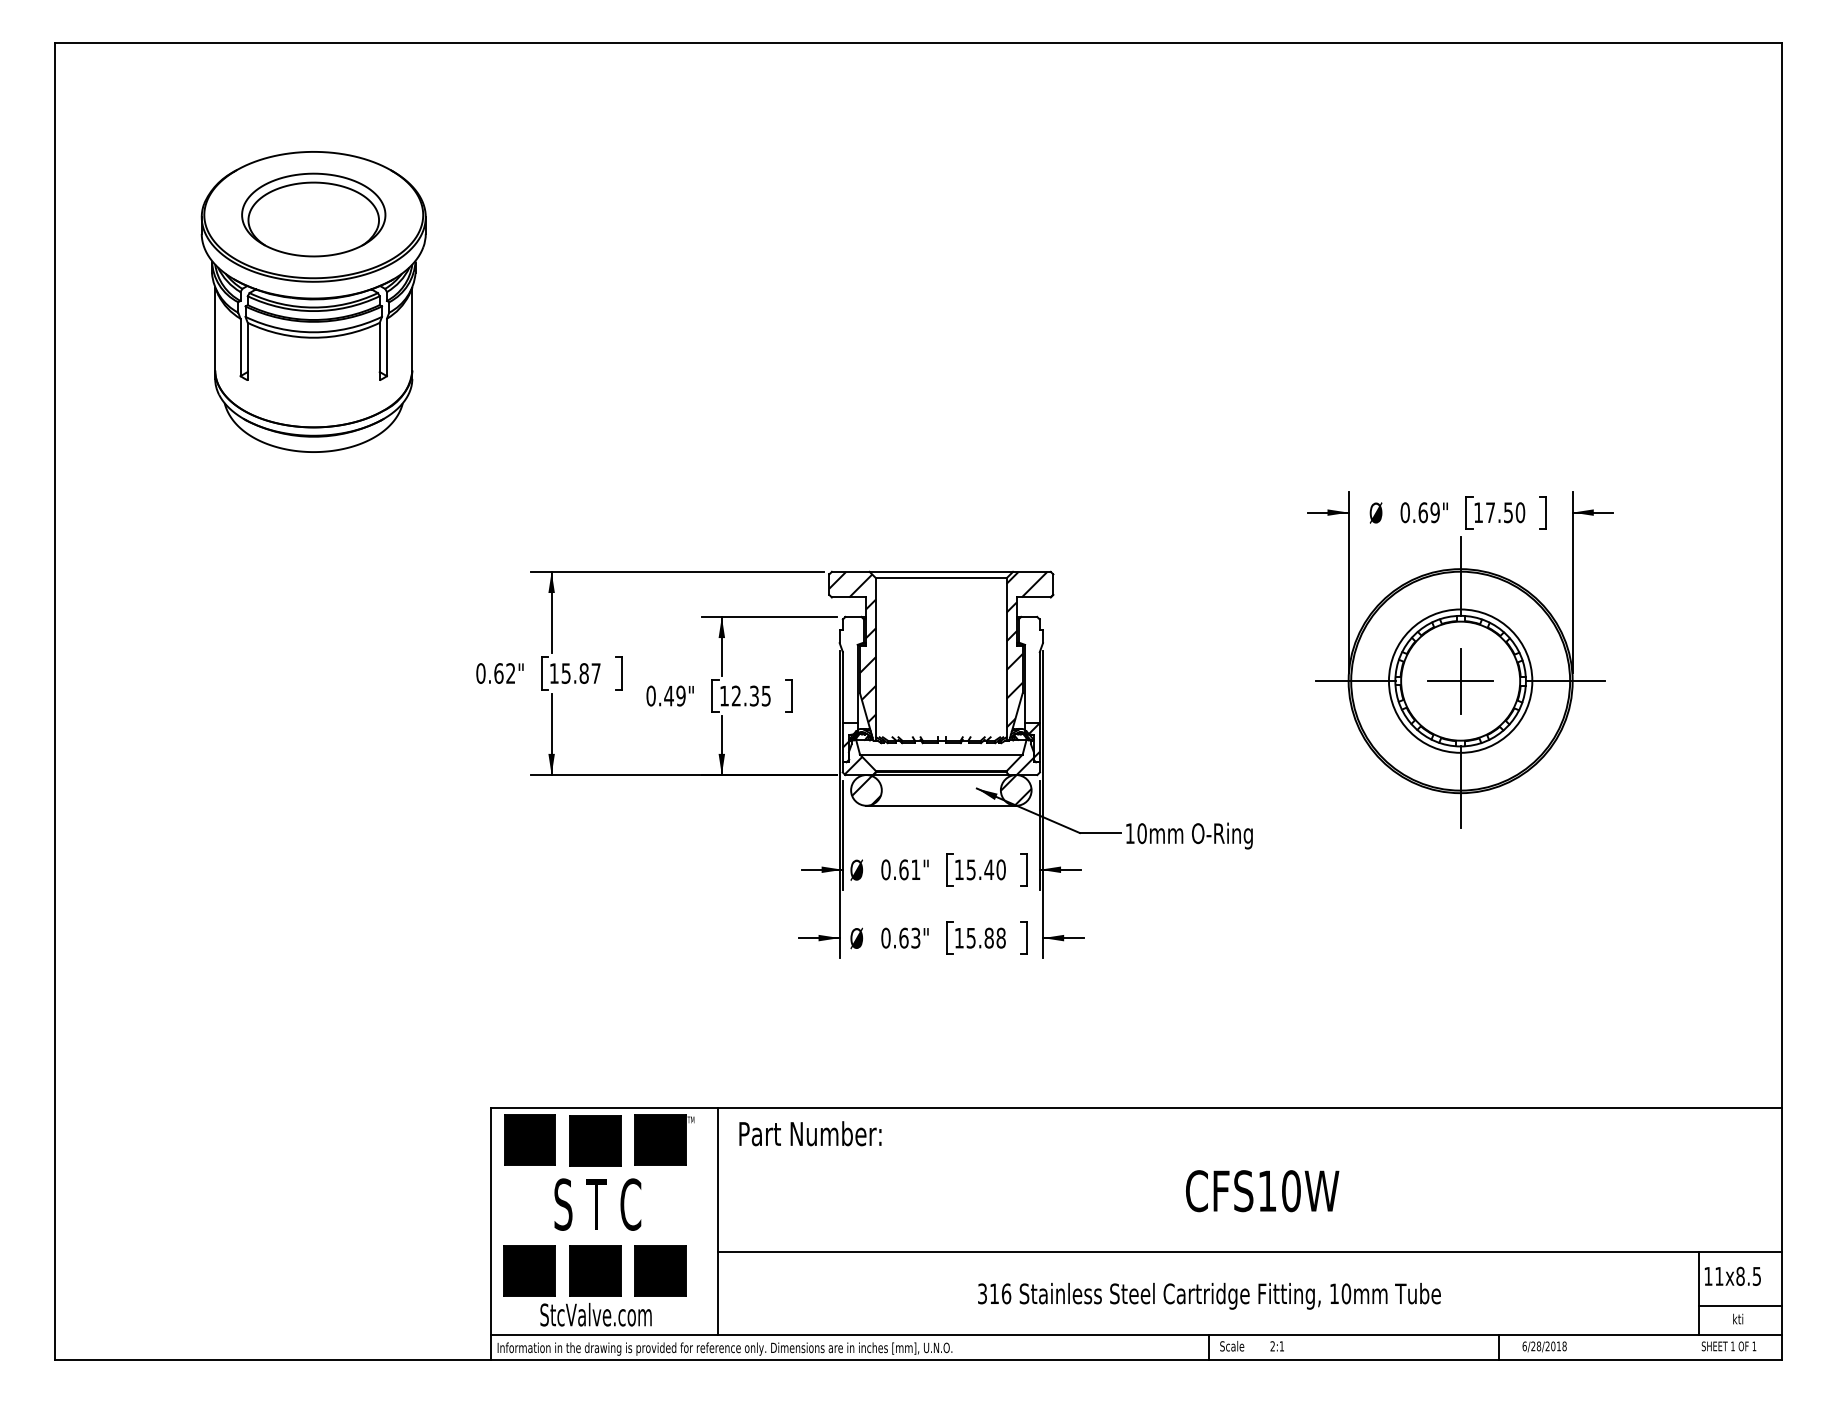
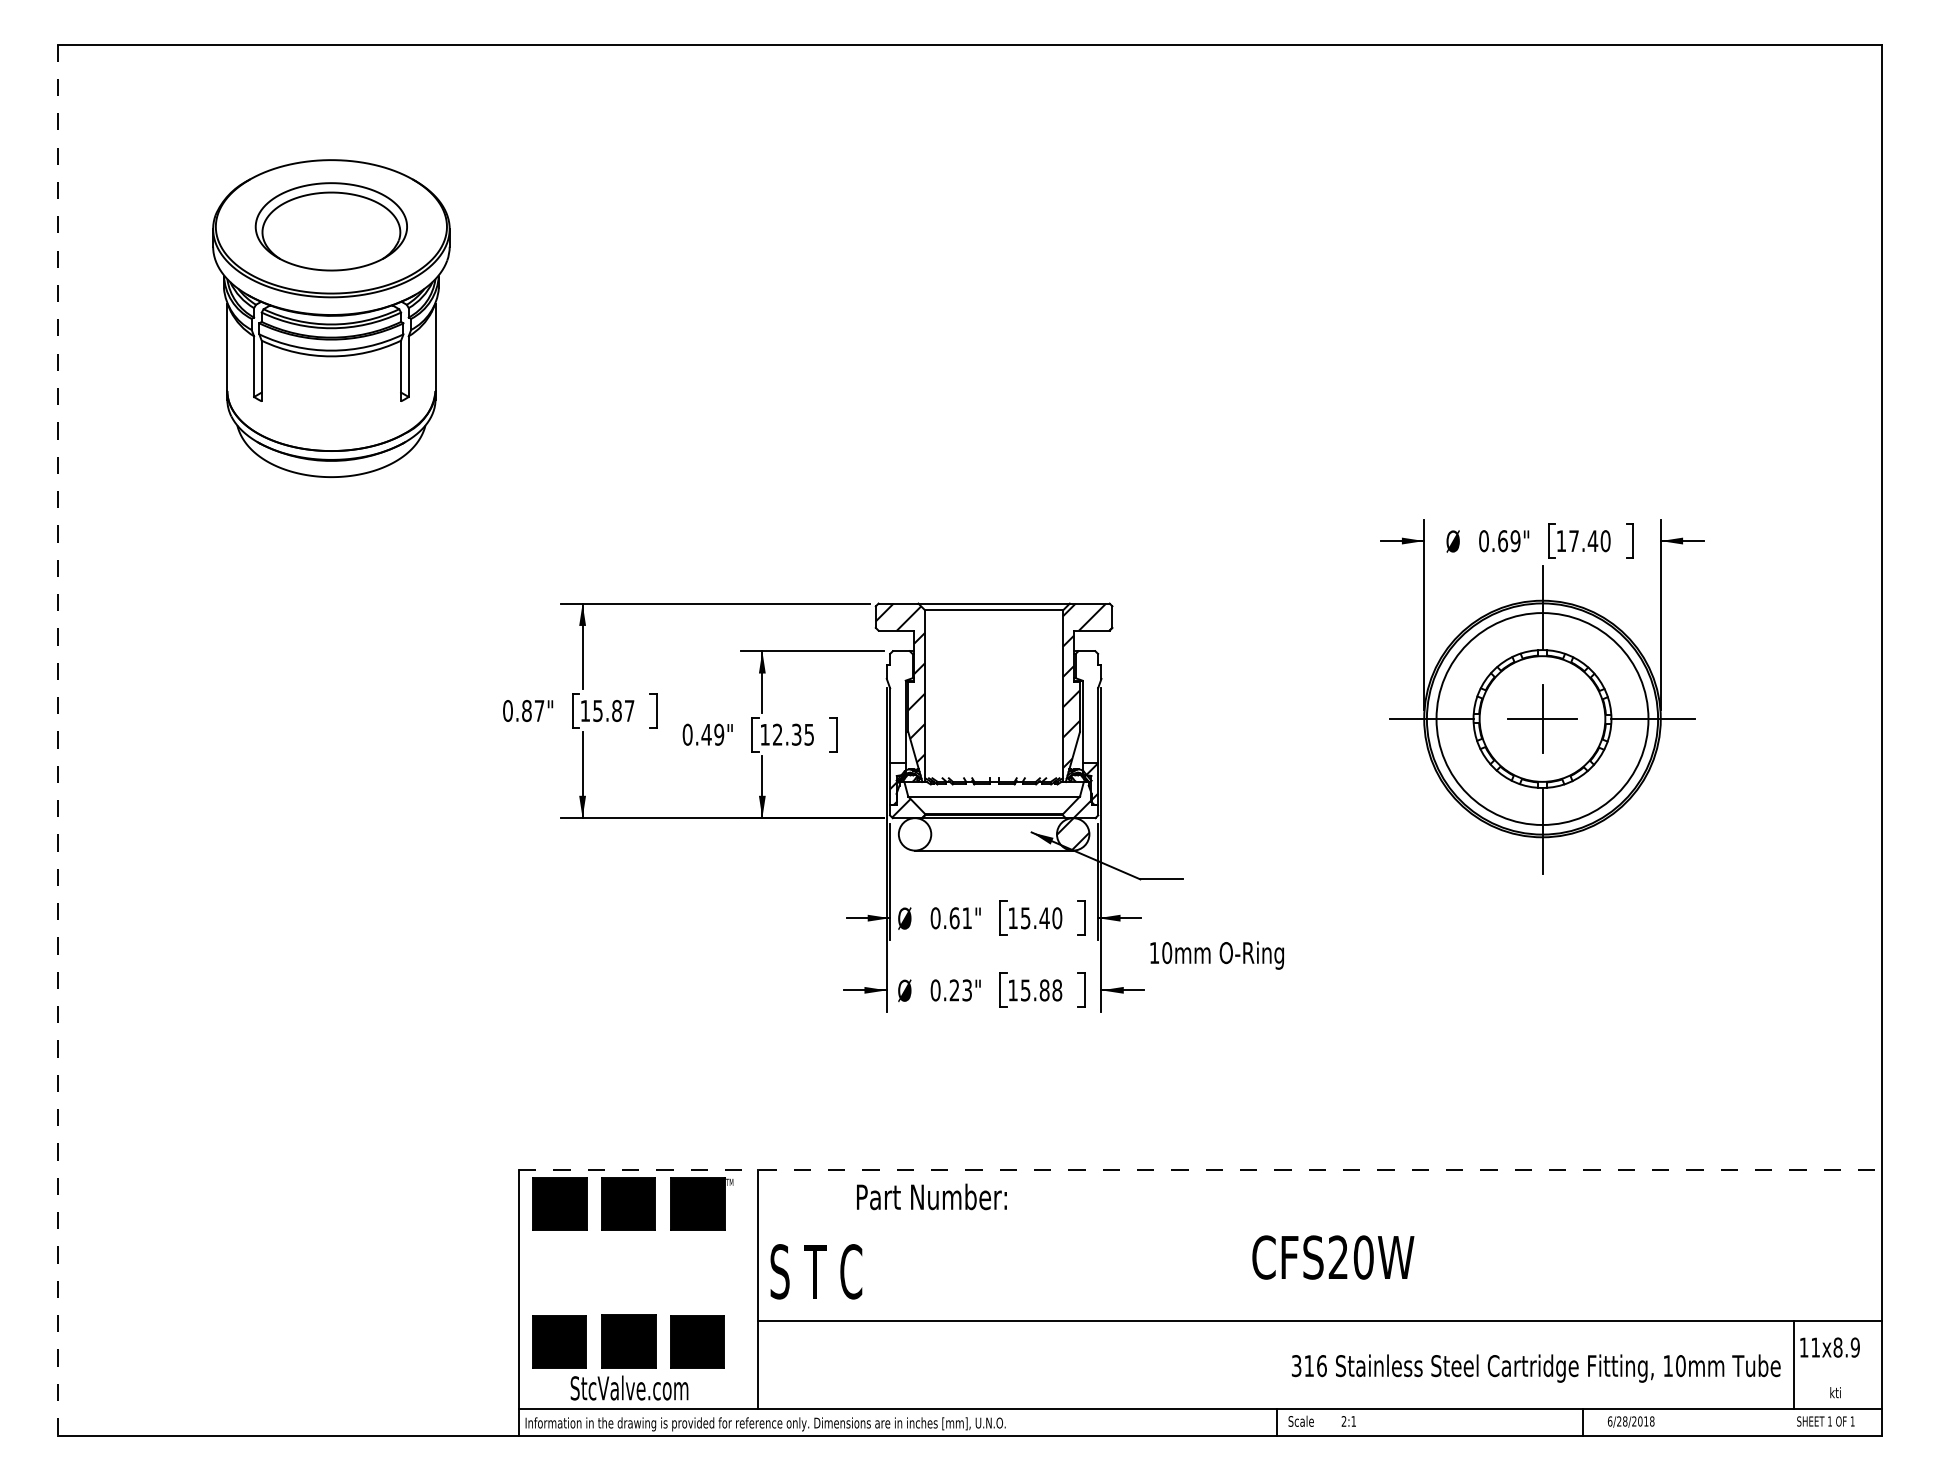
text: (1508, 513) -> (1592, 541), 17.50 -> 17.40
text: (505, 673) -> (533, 710), 0.62" -> 0.87"
circle: (1460, 680) -> (1542, 718), size x1.4
line: (55, 701) -> (58, 740), solid -> dashed
hatch: (865, 790) -> (914, 834), removed
text: (1188, 835) -> (1216, 955), moved
text: (903, 938) -> (954, 990), 0.63" -> 0.23"
line: (1136, 1107) -> (1200, 1169), solid -> dashed
text: (810, 1133) -> (931, 1196), moved
text: (1266, 1190) -> (1337, 1256), CFS10W -> CFS20W
text: (597, 1204) -> (816, 1271), moved
text: (1756, 1276) -> (1854, 1347), 11x8.5 -> 11x8.9
text: (1209, 1296) -> (1536, 1368), moved
line: (1740, 1305) -> (1837, 1378), removed

